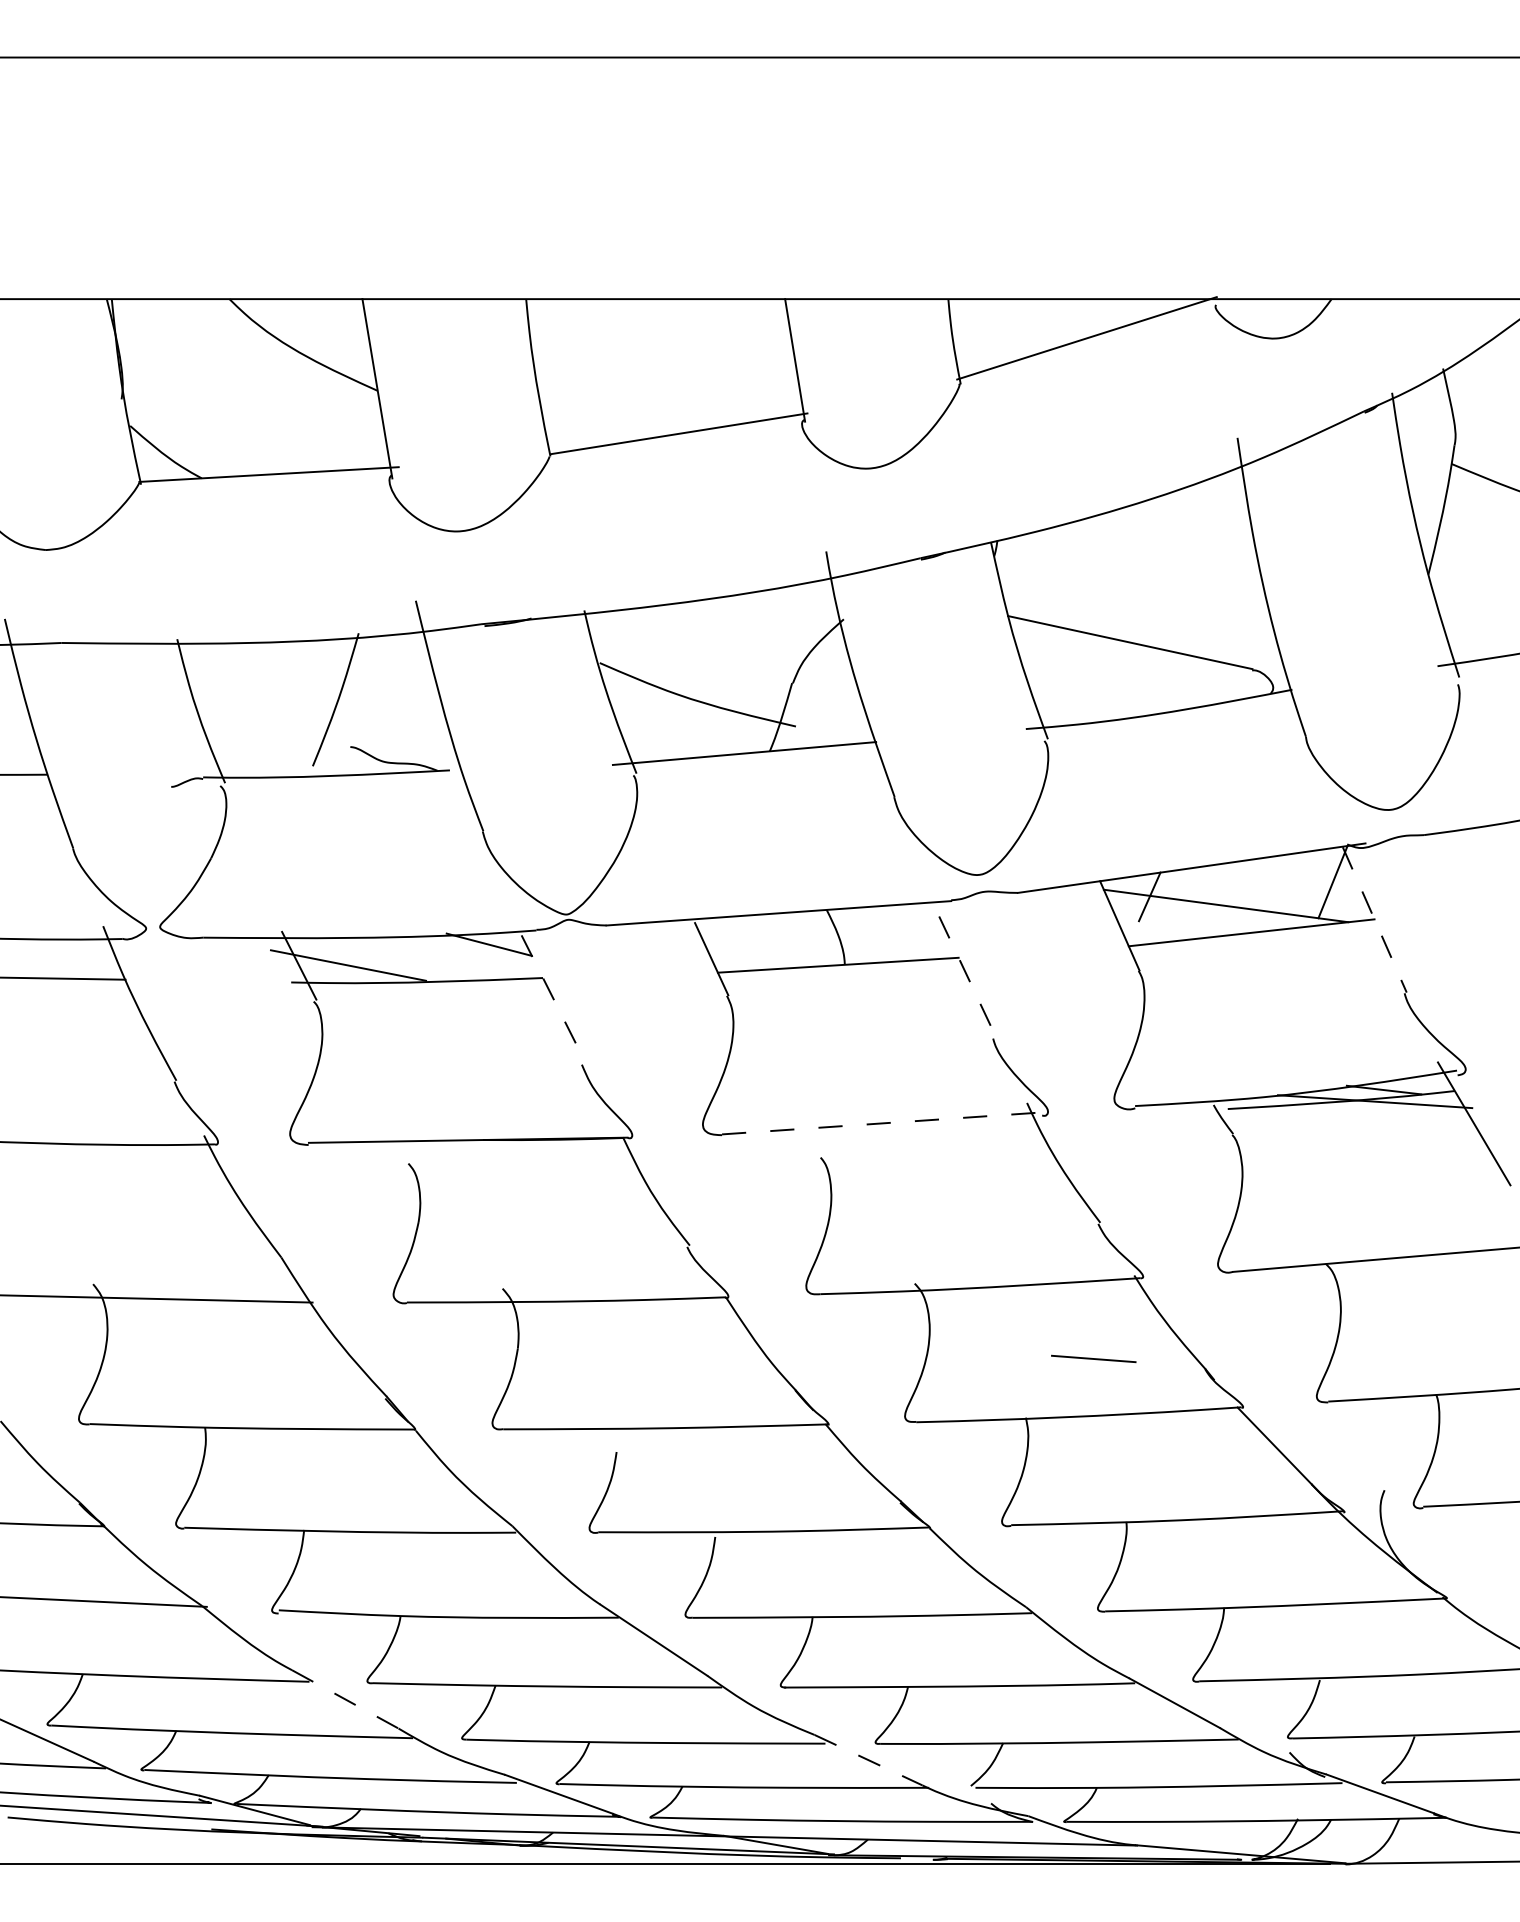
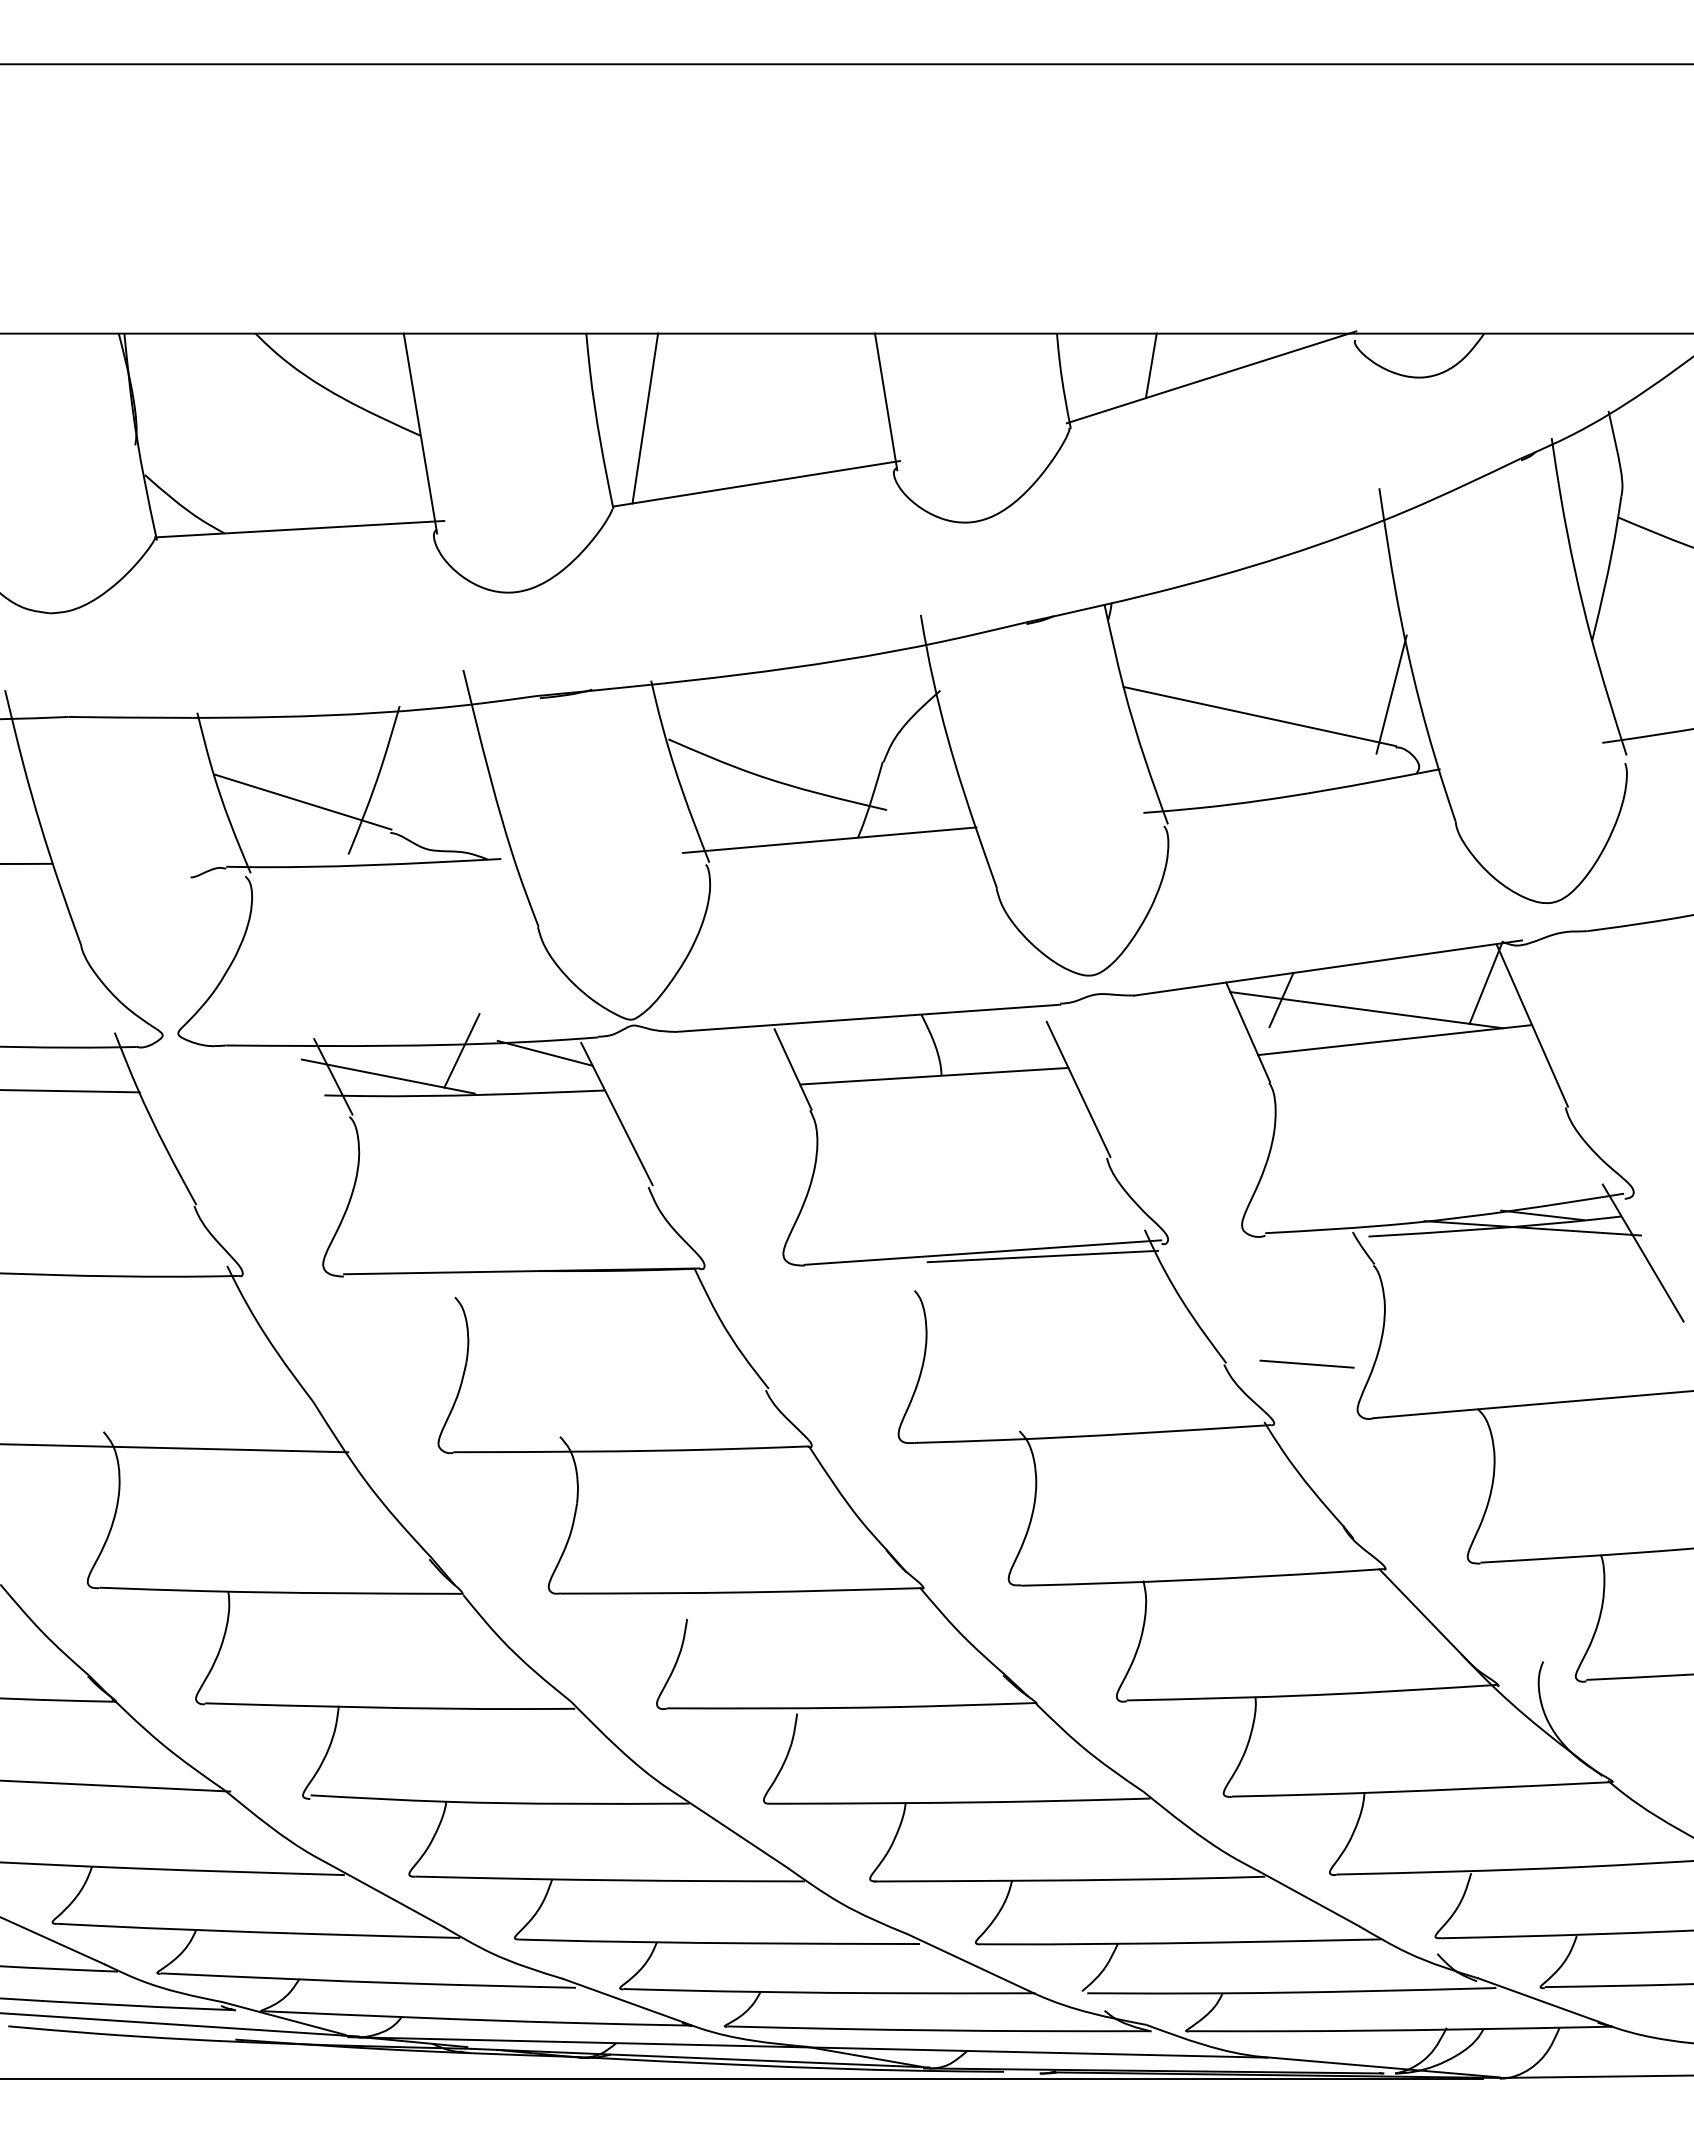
line: (1032, 327) -> (1150, 365), added
line: (579, 375) -> (645, 418), added
line: (1248, 622) -> (1391, 694), added
line: (271, 718) -> (302, 801), added
line: (1374, 919) -> (1532, 1025), dashed -> solid
line: (414, 942) -> (461, 1050), added
line: (967, 977) -> (1078, 1089), dashed -> solid
line: (553, 999) -> (616, 1114), dashed -> solid
line: (881, 1123) -> (982, 1252), dashed -> solid
line: (935, 1126) -> (1042, 1256), added
line: (1093, 1358) -> (1306, 1363), moved
line: (345, 1699) -> (384, 1894), dashed -> solid
line: (868, 1760) -> (968, 1962), dashed -> solid

